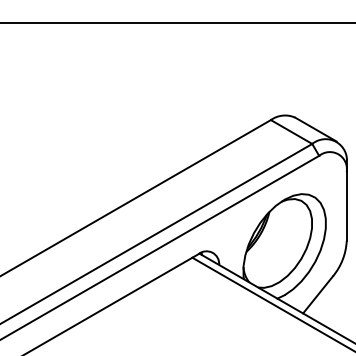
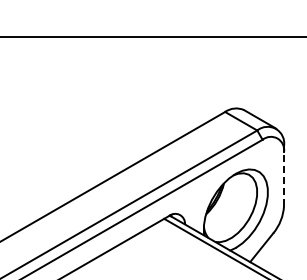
line: (347, 205) -> (284, 178), solid -> dashed

